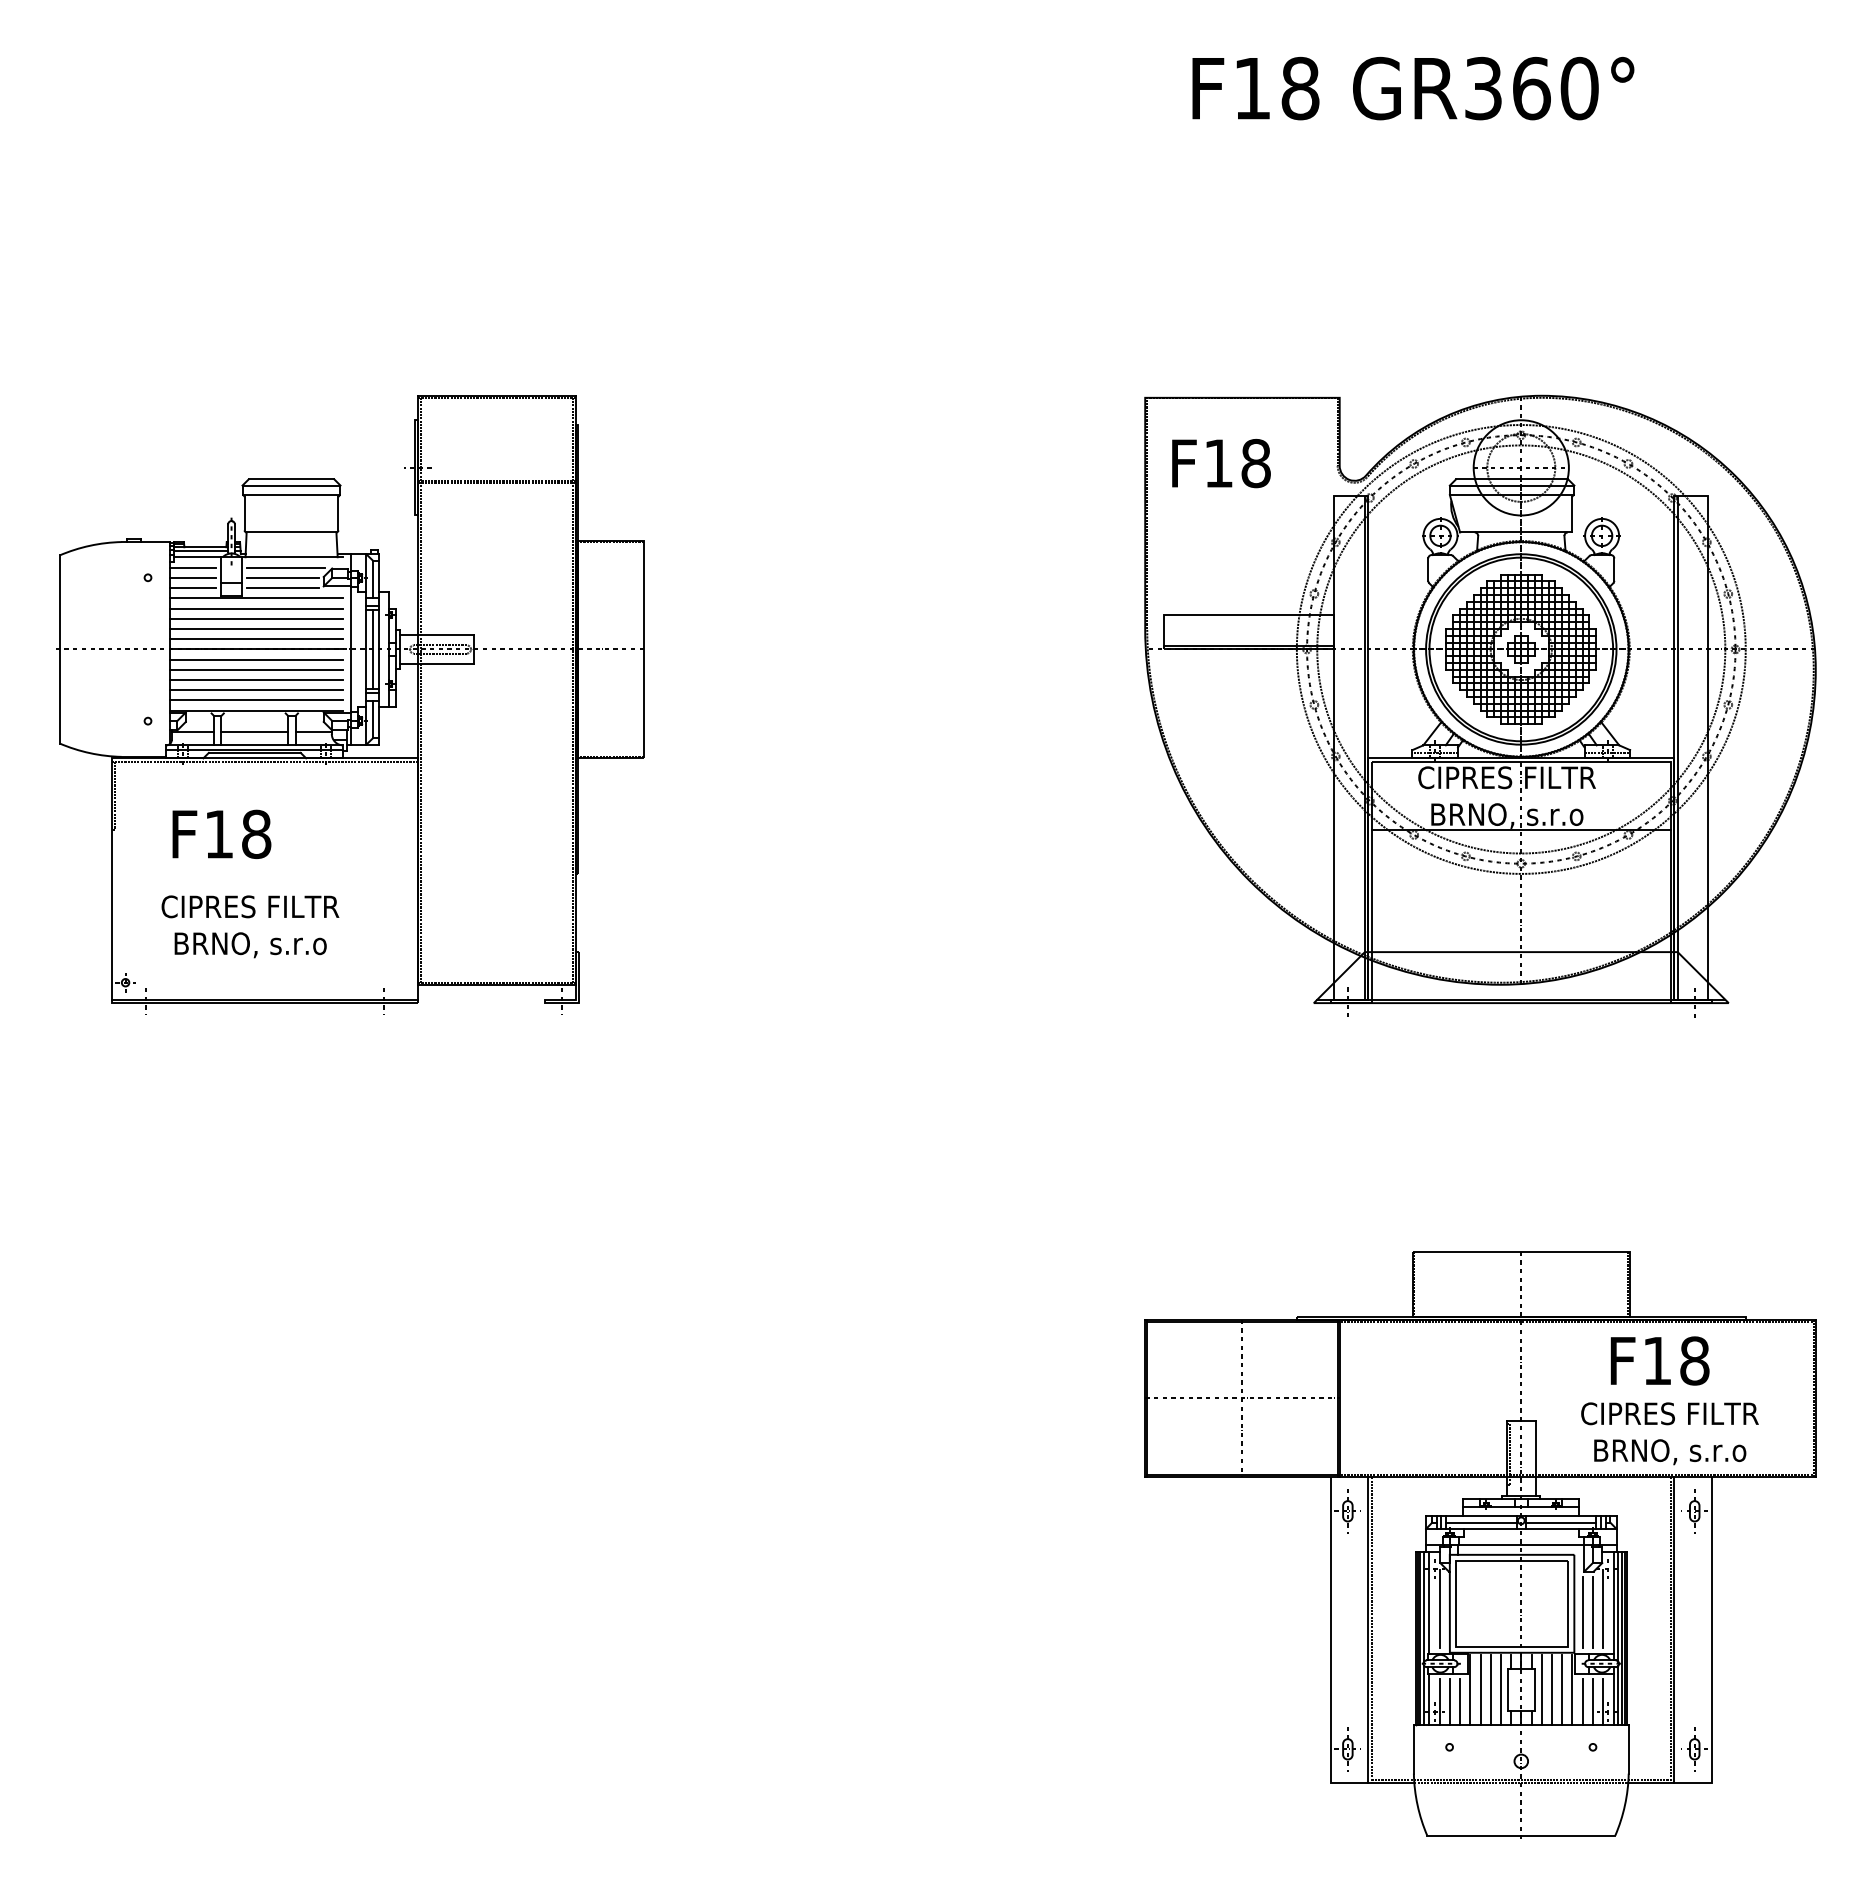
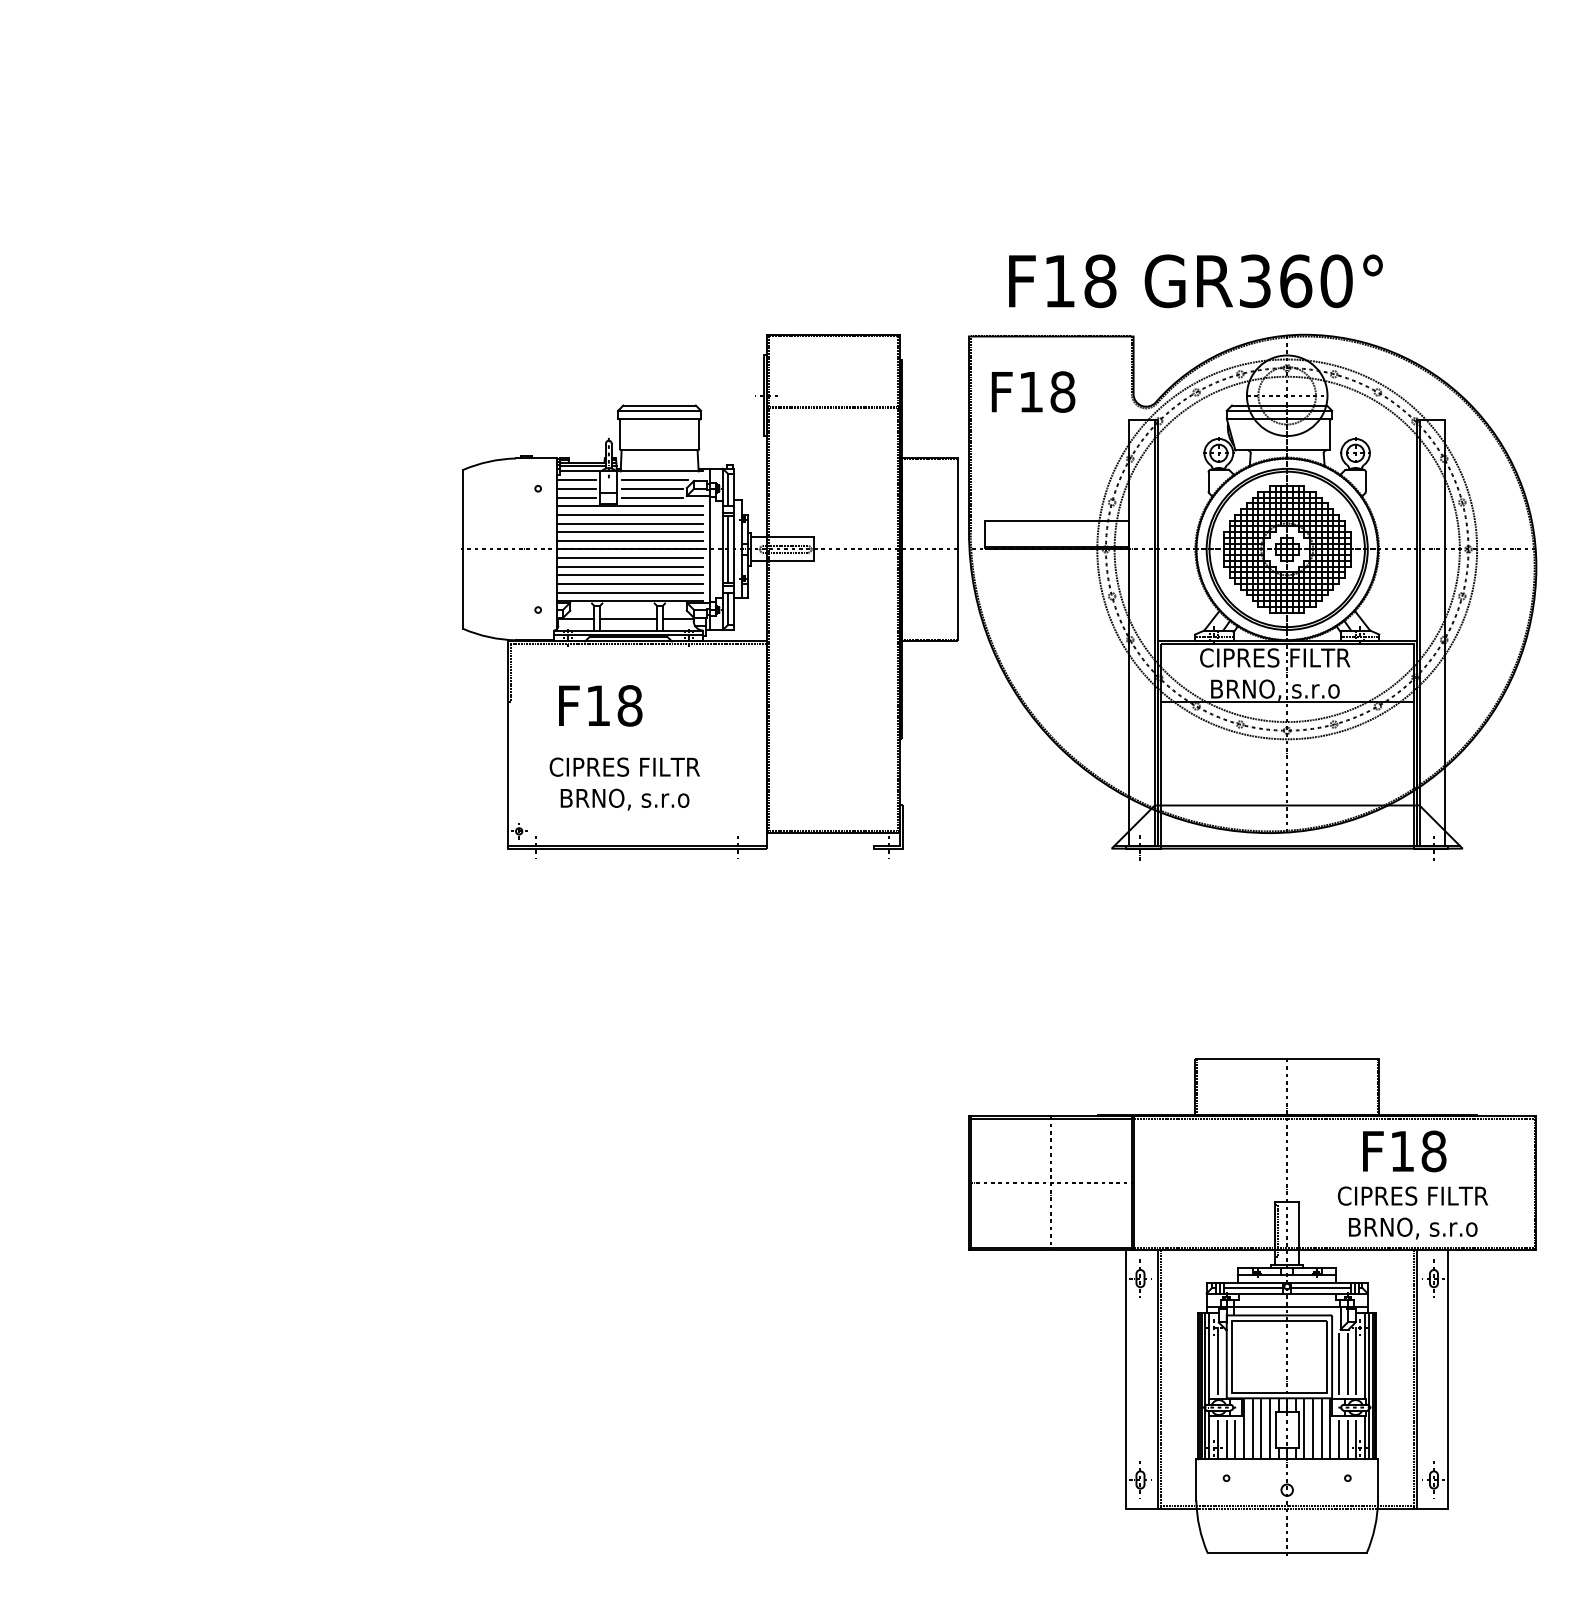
text: (1413, 88) -> (1196, 281), moved
part: (350, 704) -> (709, 595), moved

